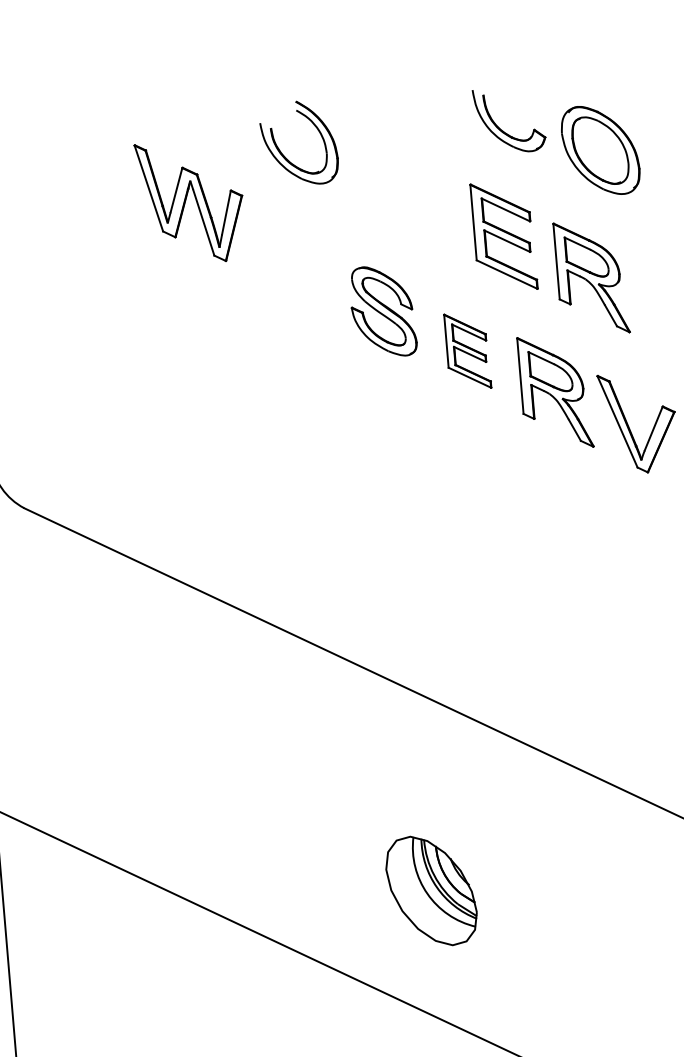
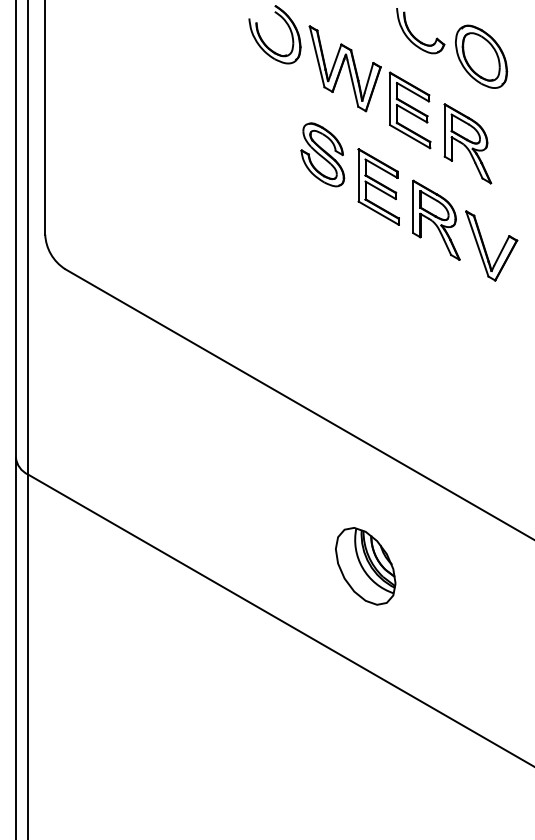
part: (189, 201) -> (344, 68), moved
part: (467, 350) -> (378, 186), size x1.43
part: (431, 891) -> (365, 566), moved

